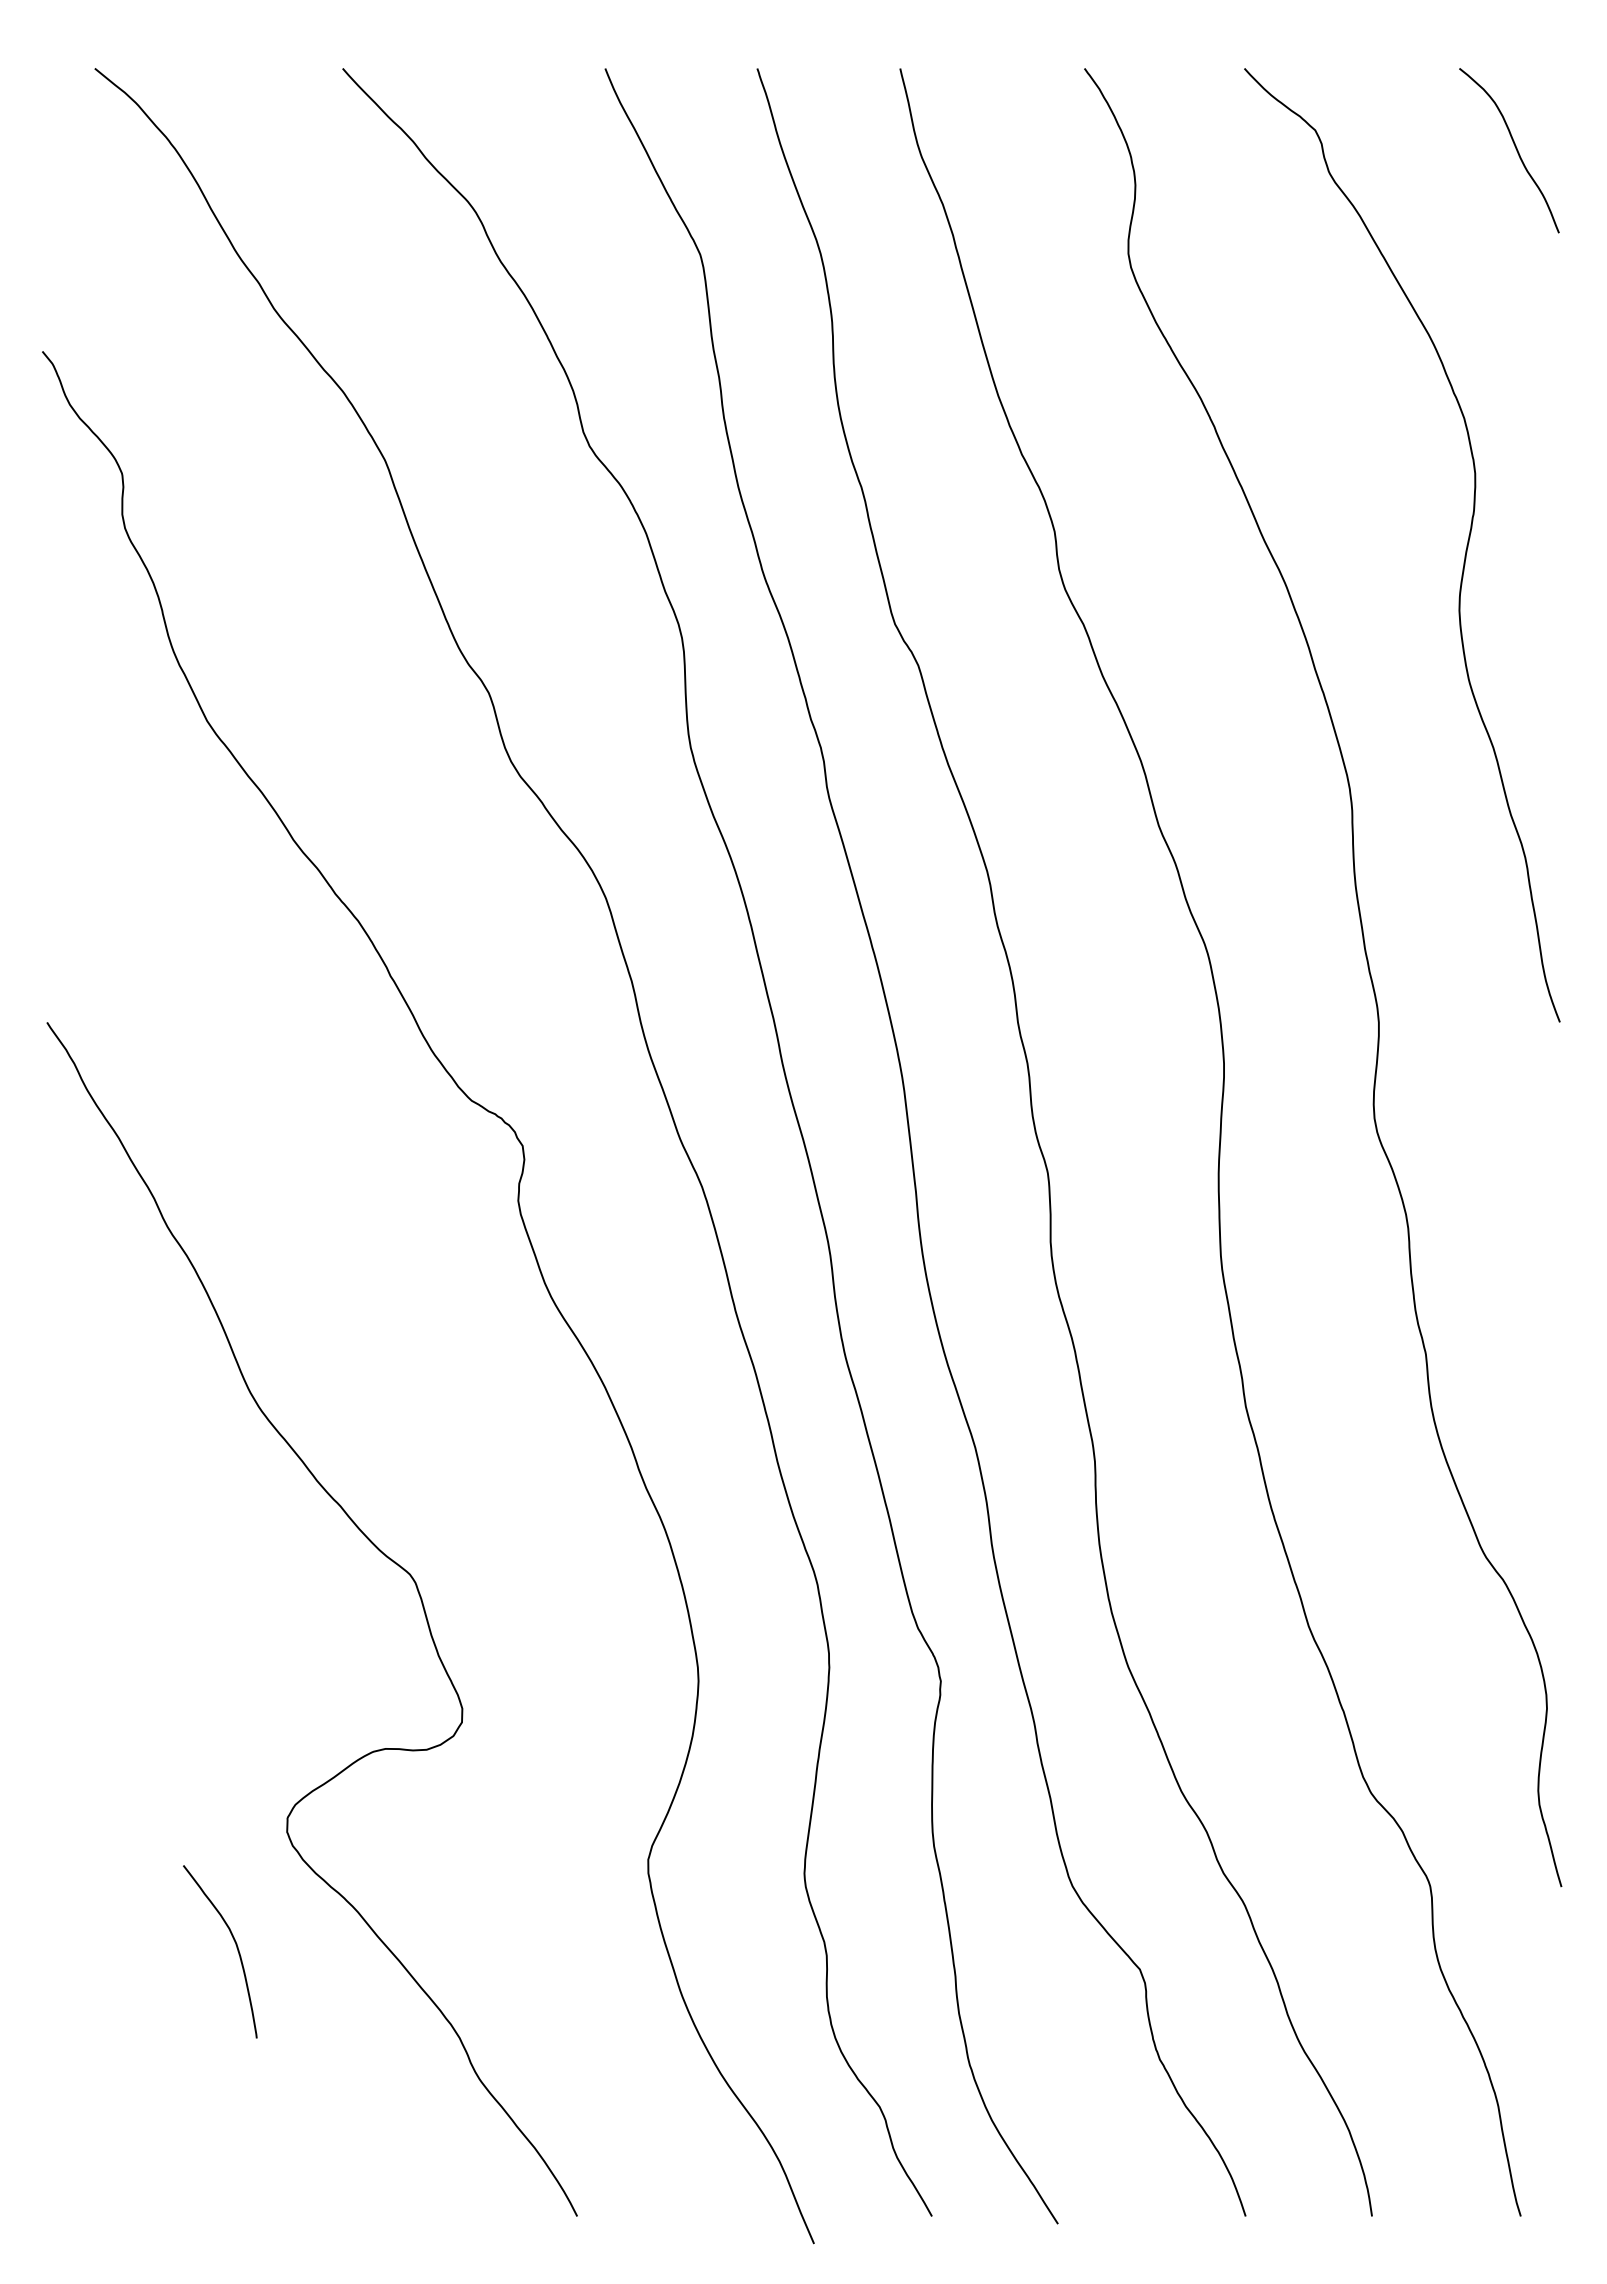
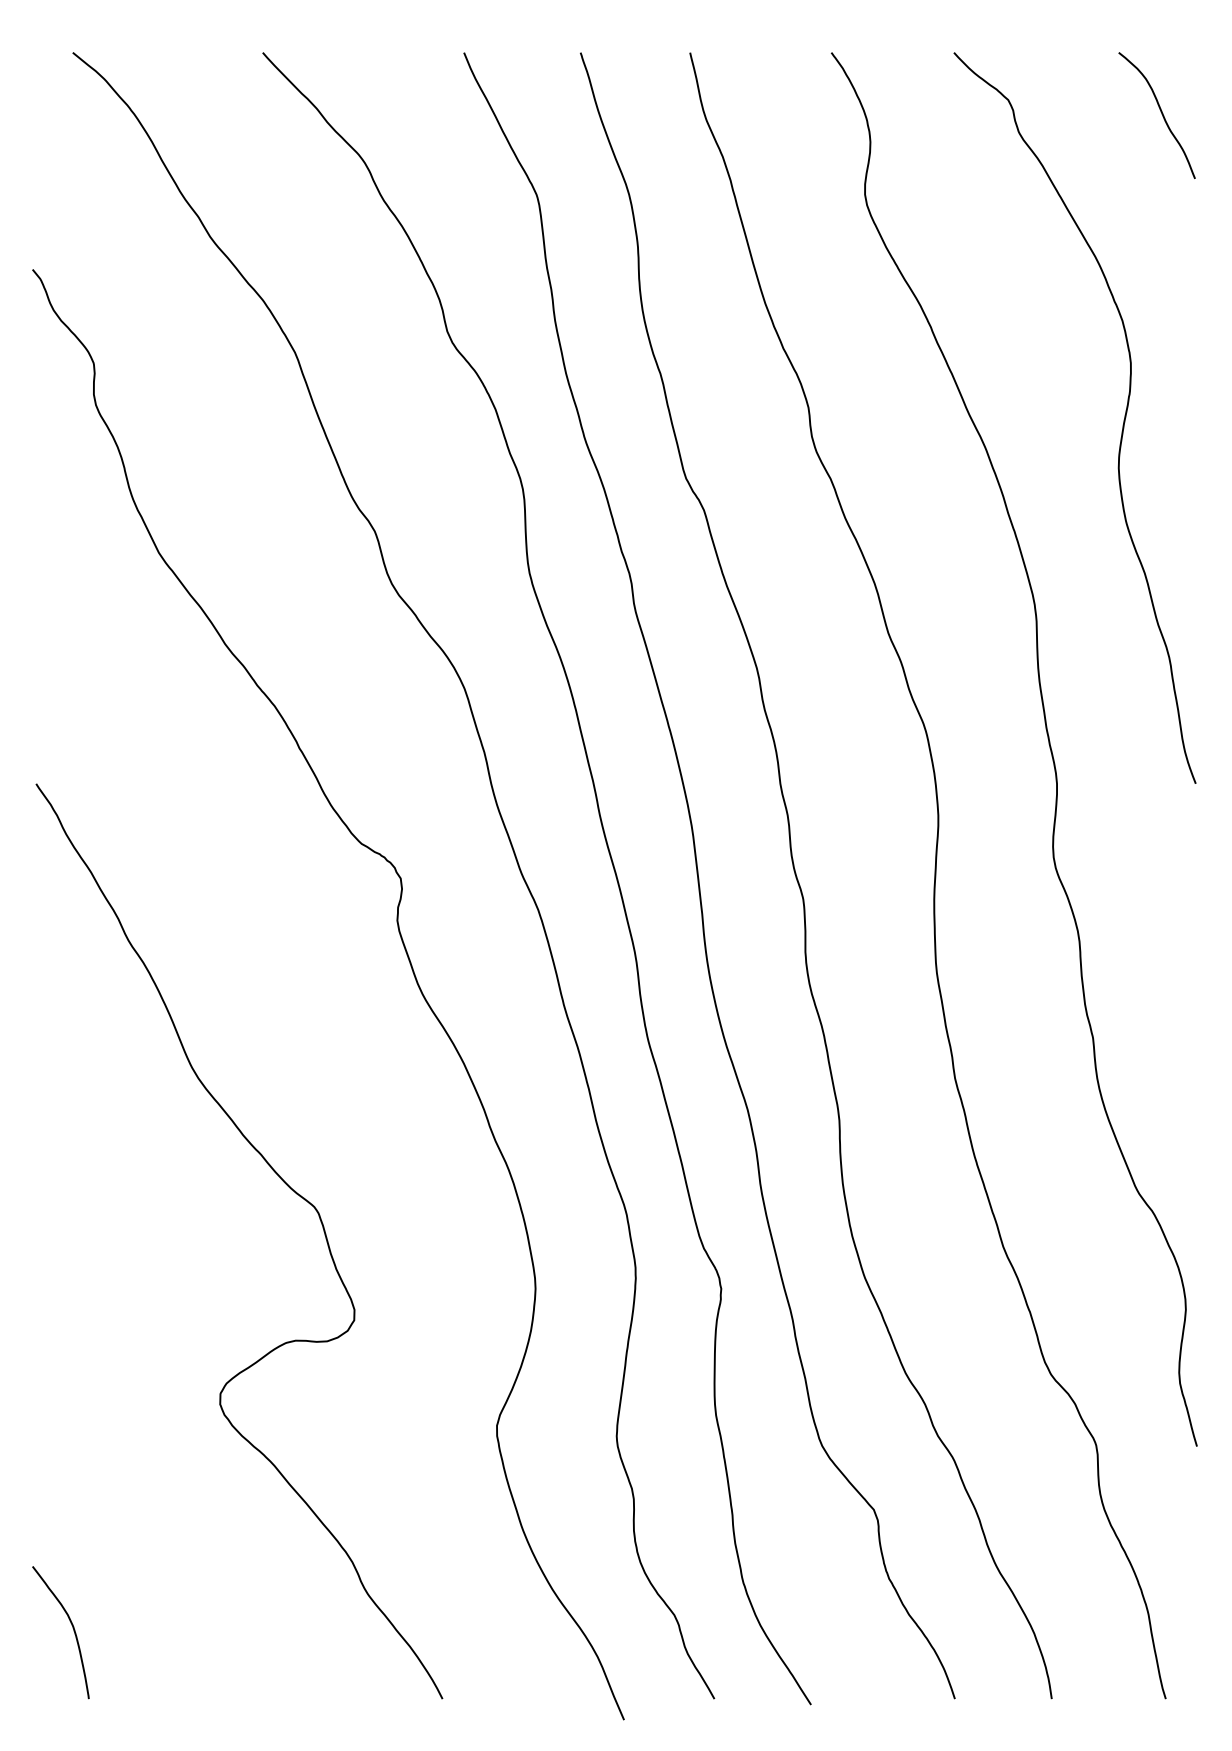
curve: (235, 1945) -> (72, 1627), moved

